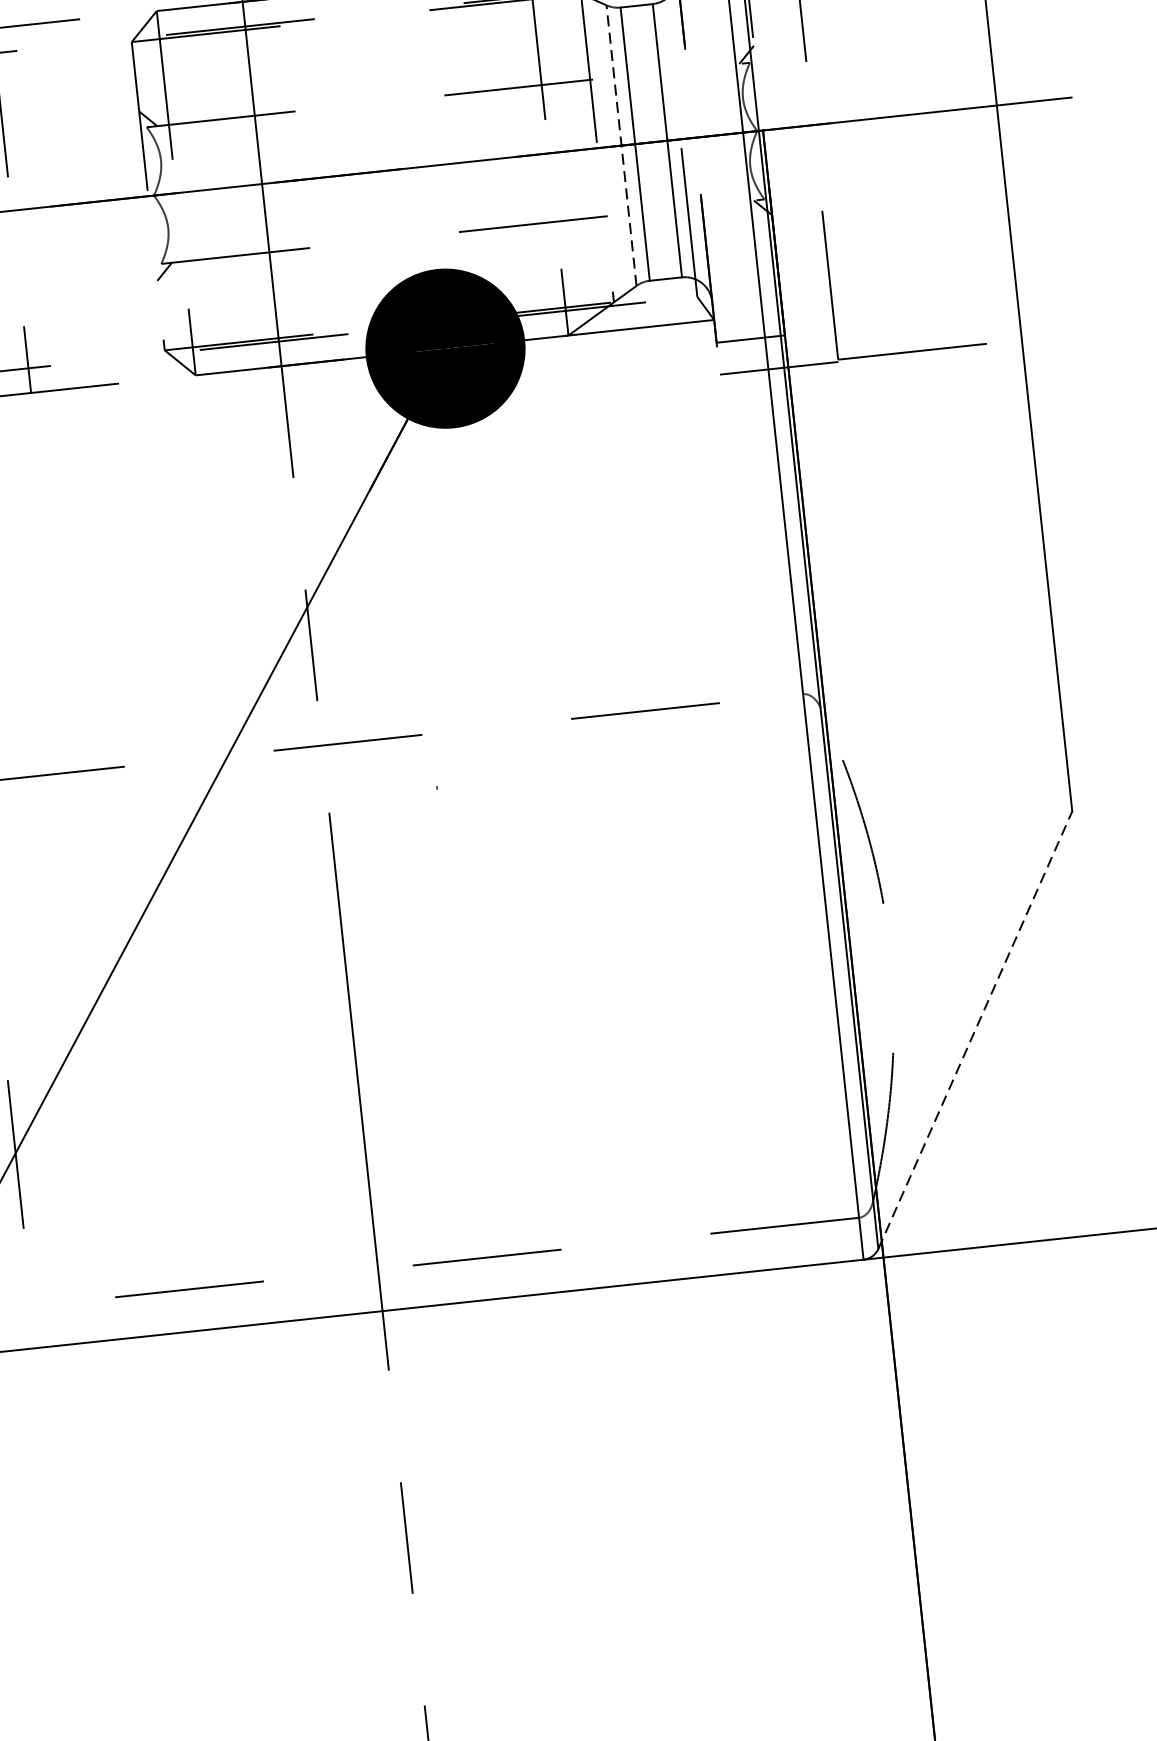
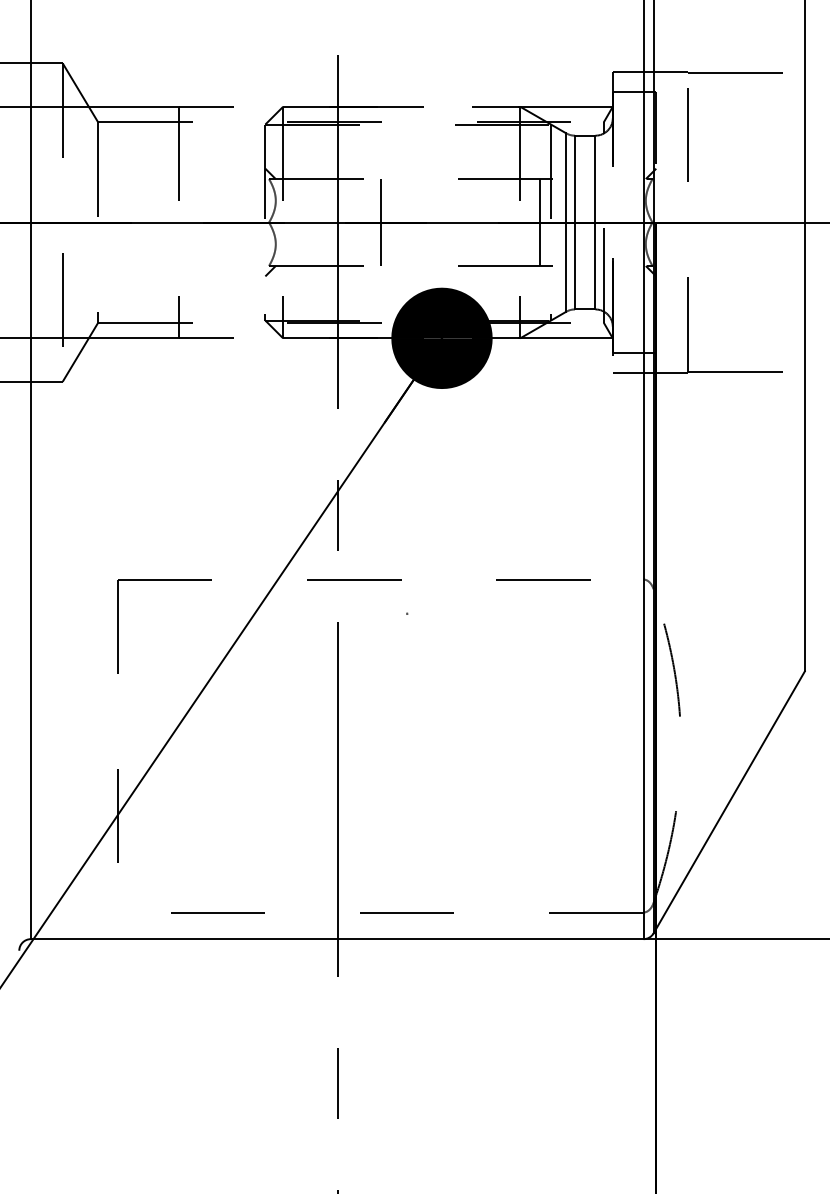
line: (621, 145) -> (566, 222), dashed -> solid
line: (580, 149) -> (540, 222), added
line: (330, 176) -> (381, 222), added
line: (975, 1028) -> (729, 801), dashed -> solid

